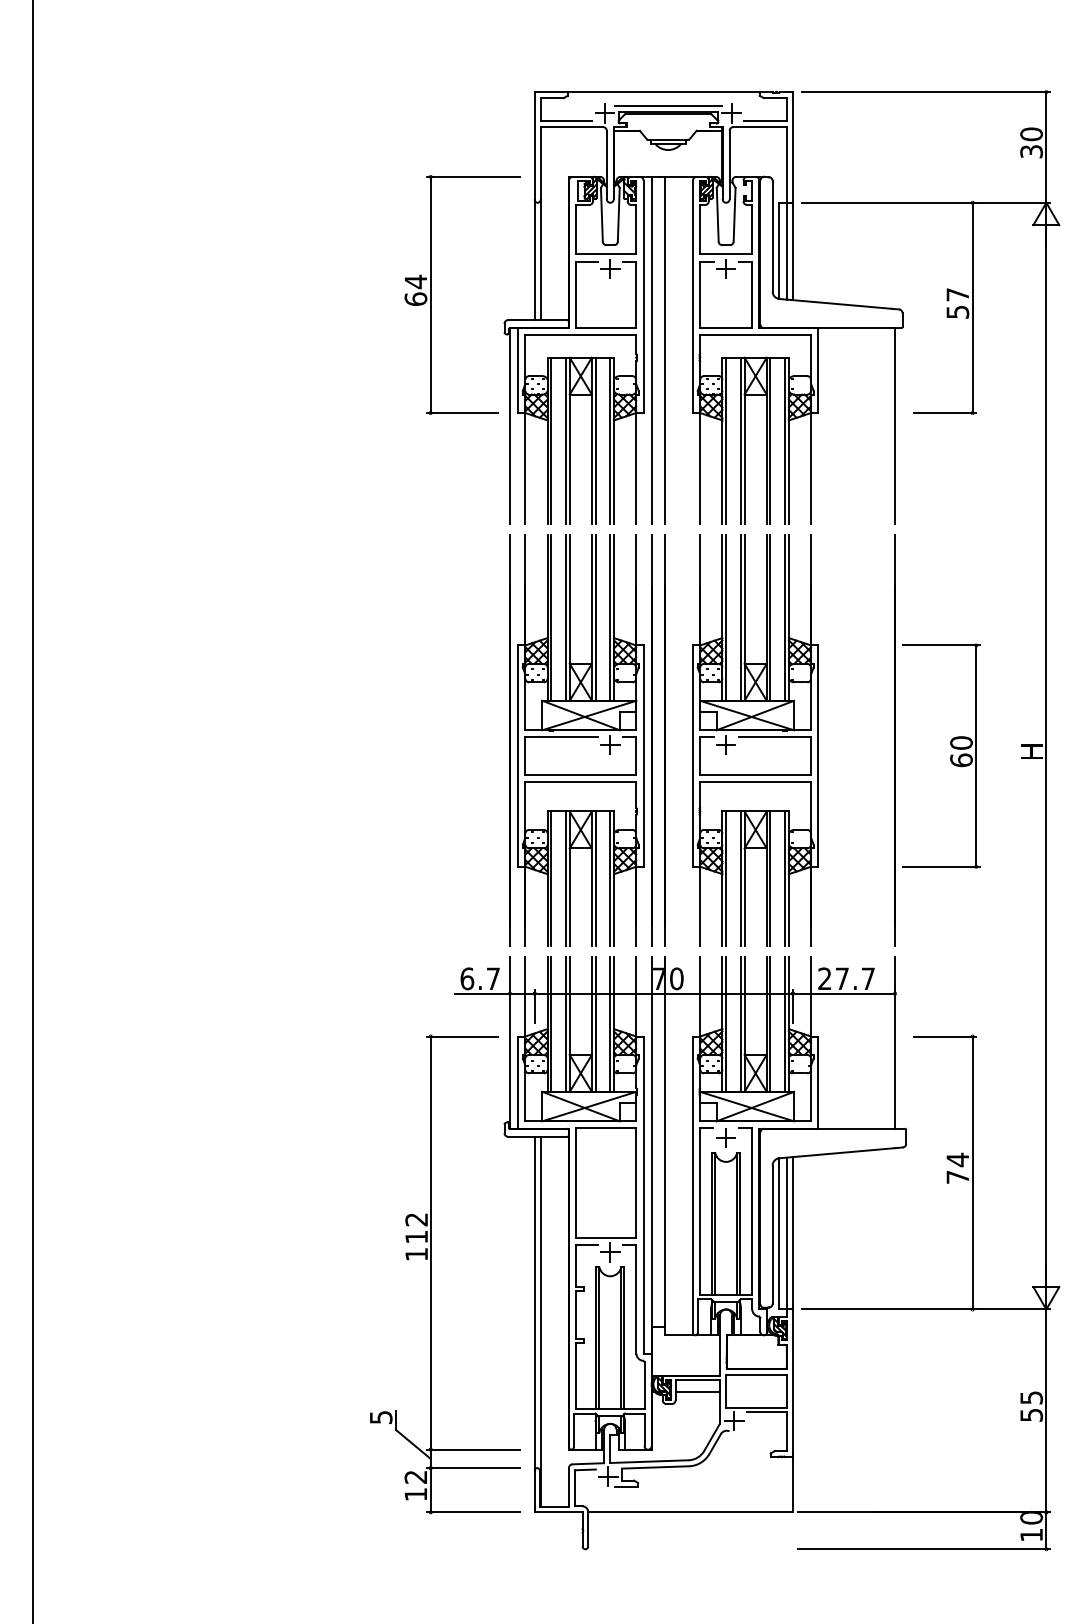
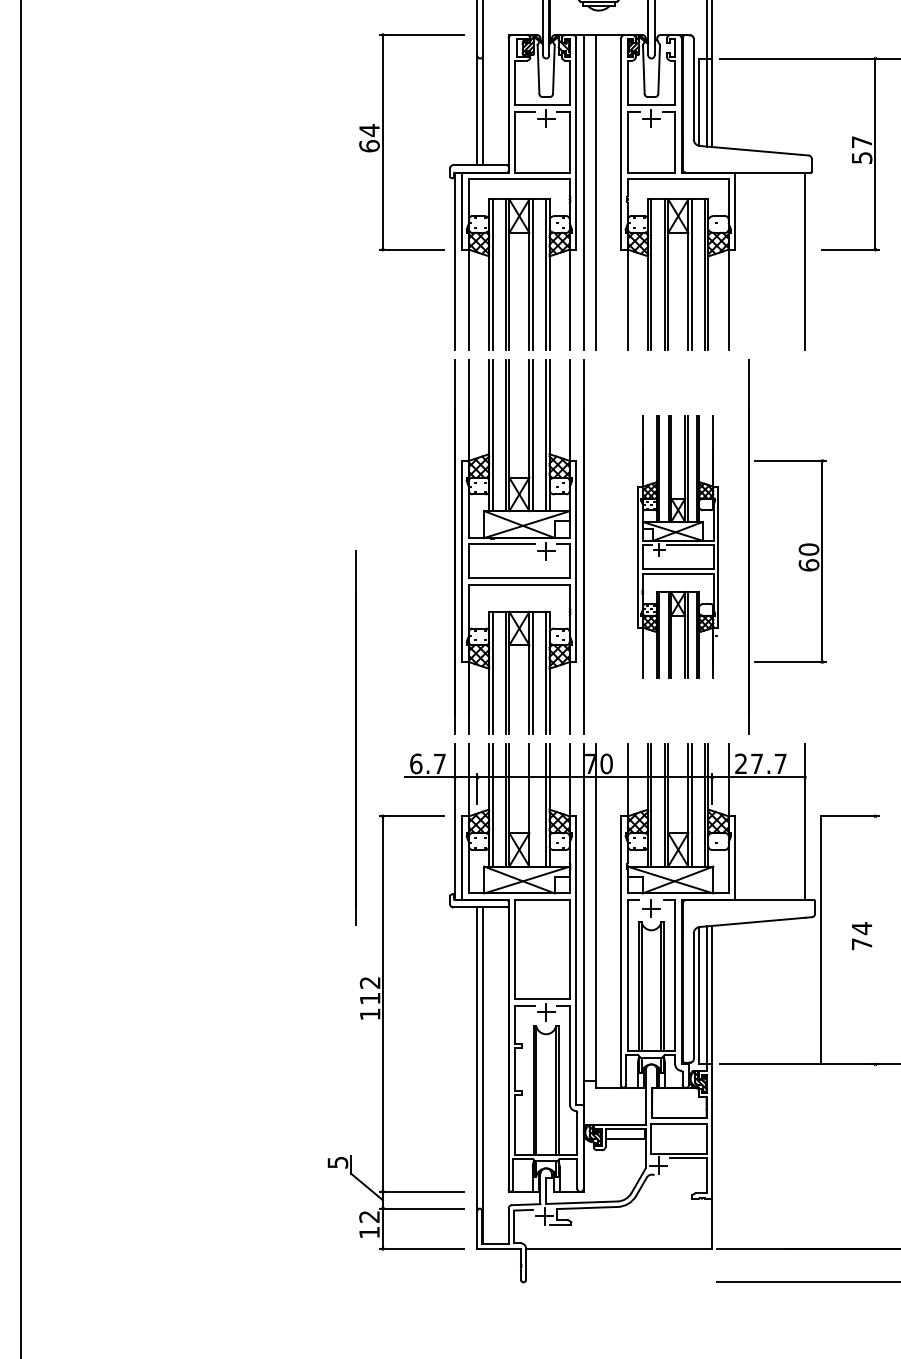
line: (664, 740) -> (356, 738), moved
part: (755, 740) -> (678, 547), size x0.7
part: (950, 740) -> (799, 547), moved
line: (595, 1024) -> (532, 805), removed
line: (972, 1172) -> (820, 939), moved

